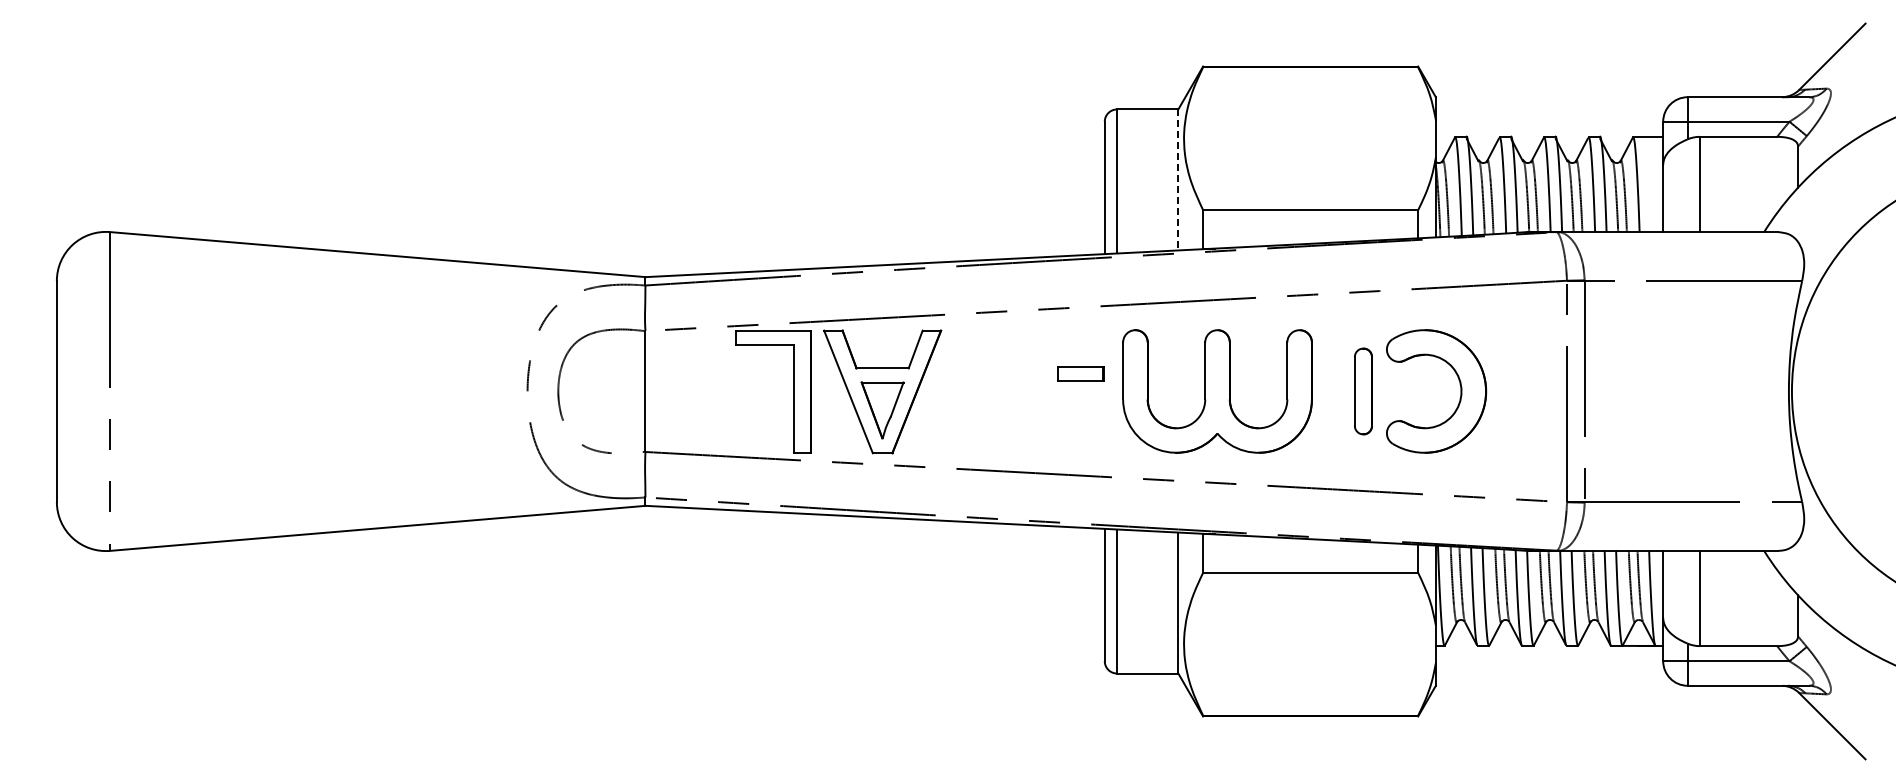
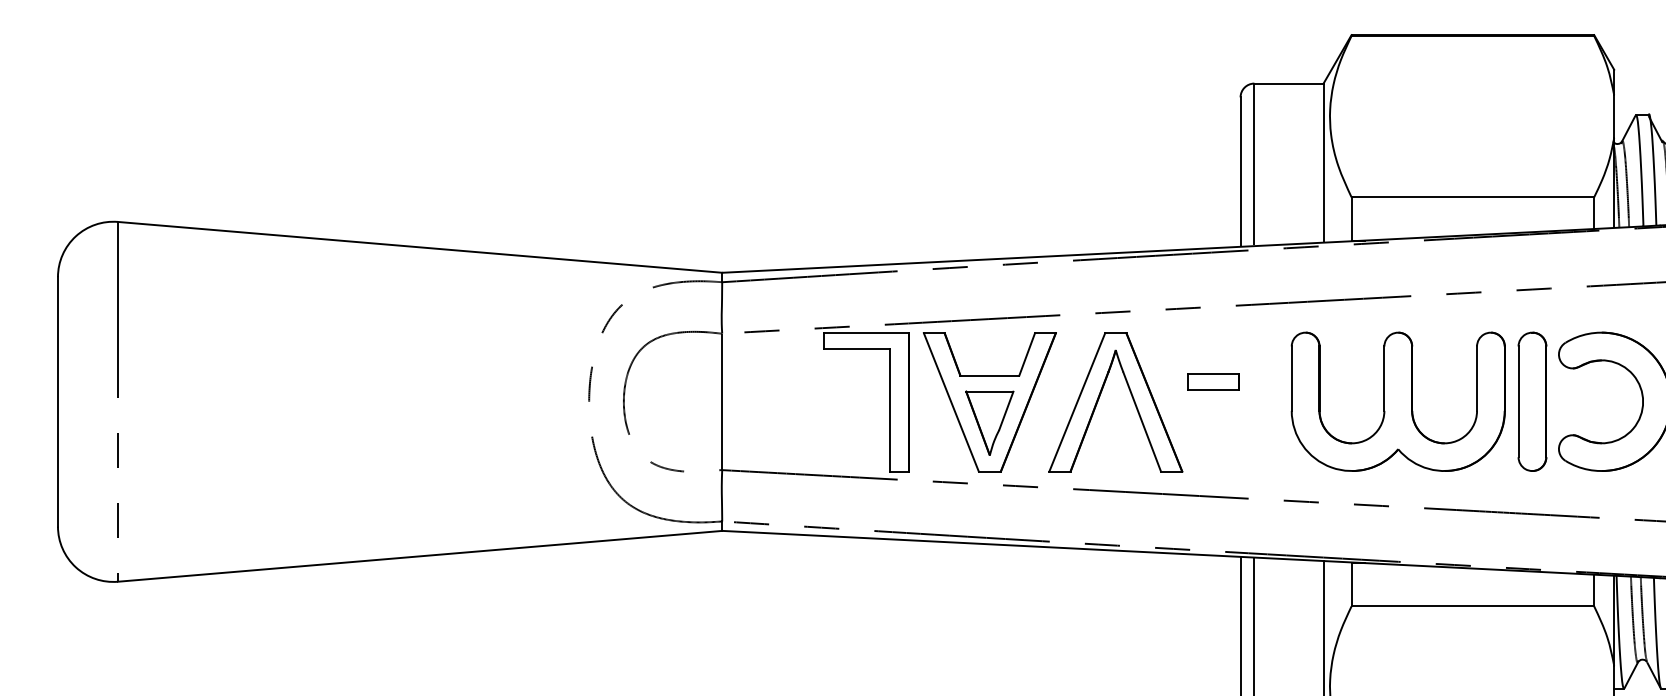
line: (1178, 180) -> (1323, 163), dashed -> solid
part: (981, 385) -> (1101, 395), added
part: (1217, 391) -> (1398, 401), moved
part: (1363, 391) -> (1532, 401), size x1.43

